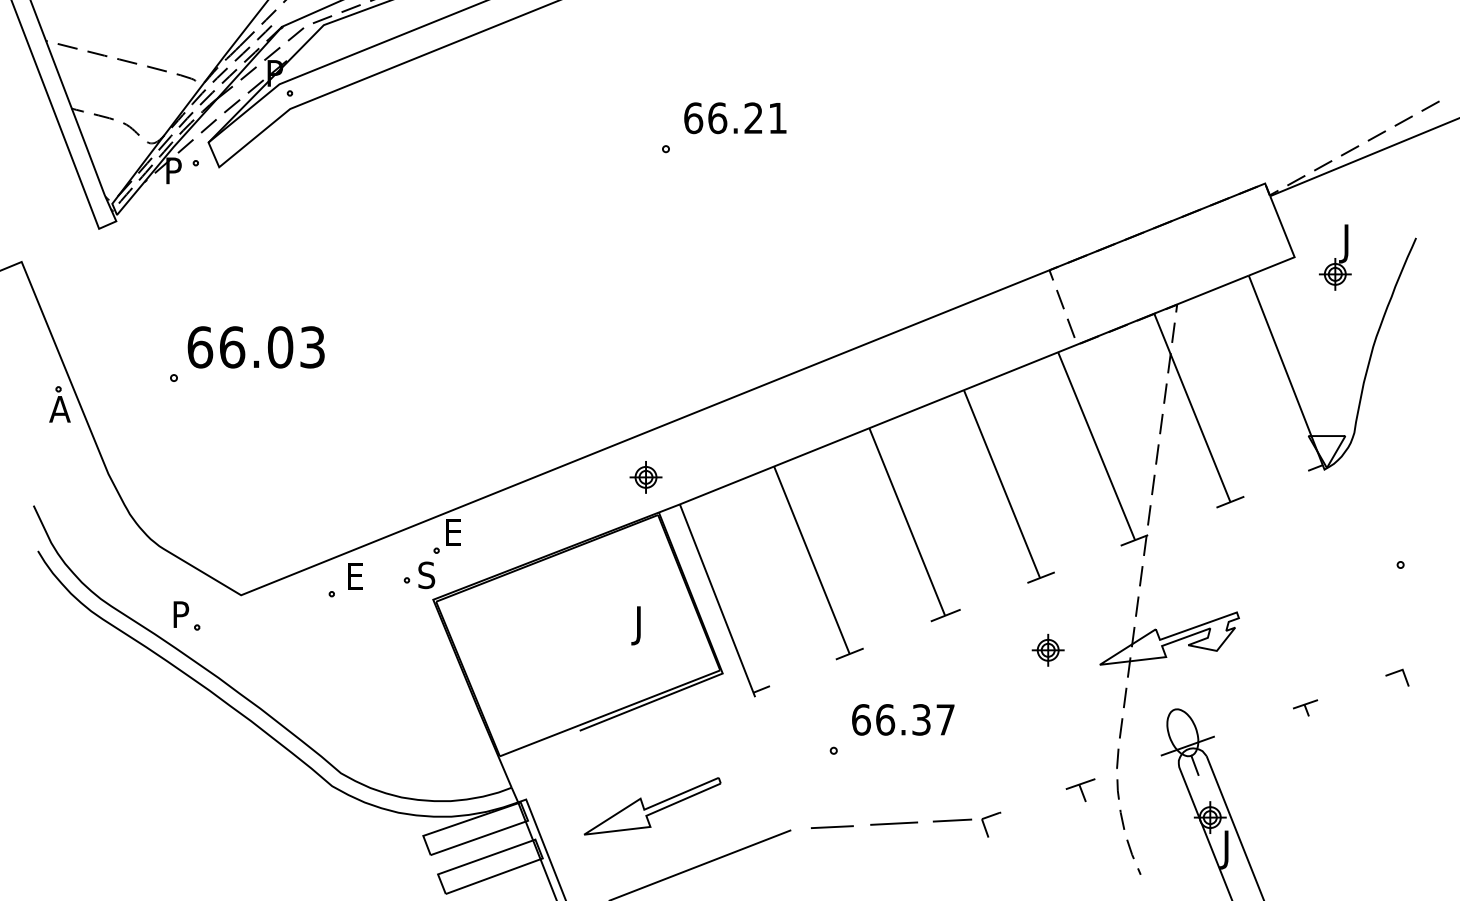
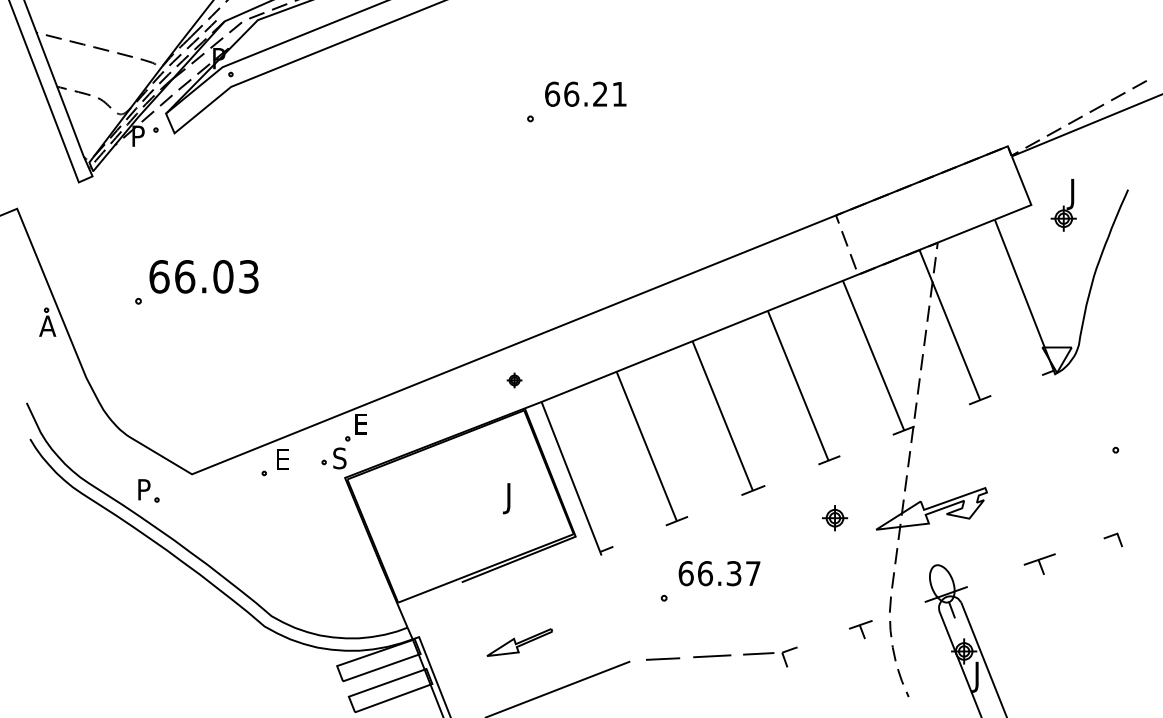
part: (645, 477) -> (514, 380), size x0.6
part: (1305, 707) -> (1040, 563), size x1.6
part: (652, 806) -> (519, 642), size x0.6

